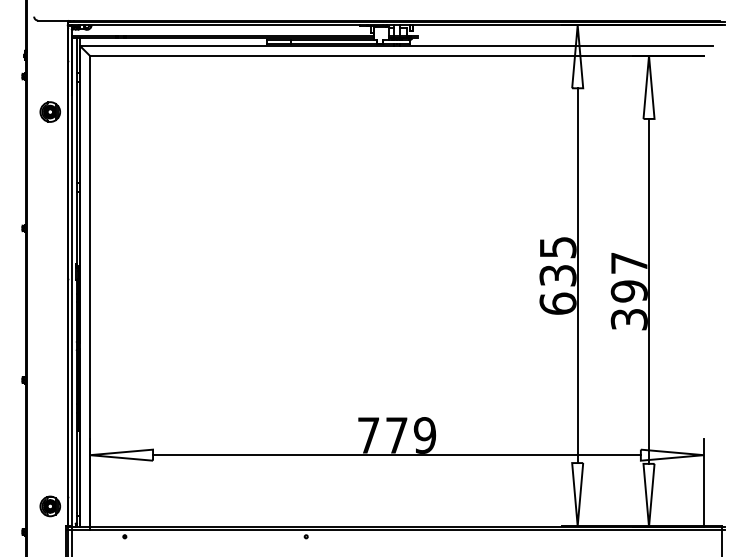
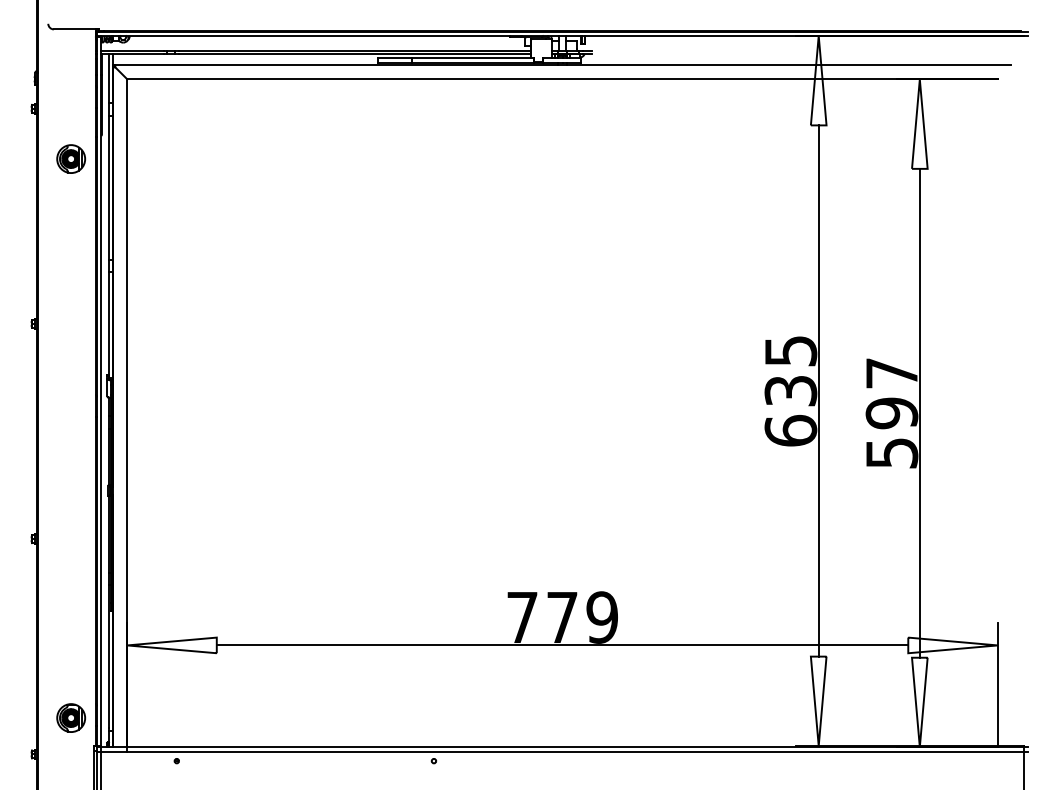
text: (629, 319) -> (891, 453), 397 -> 597

